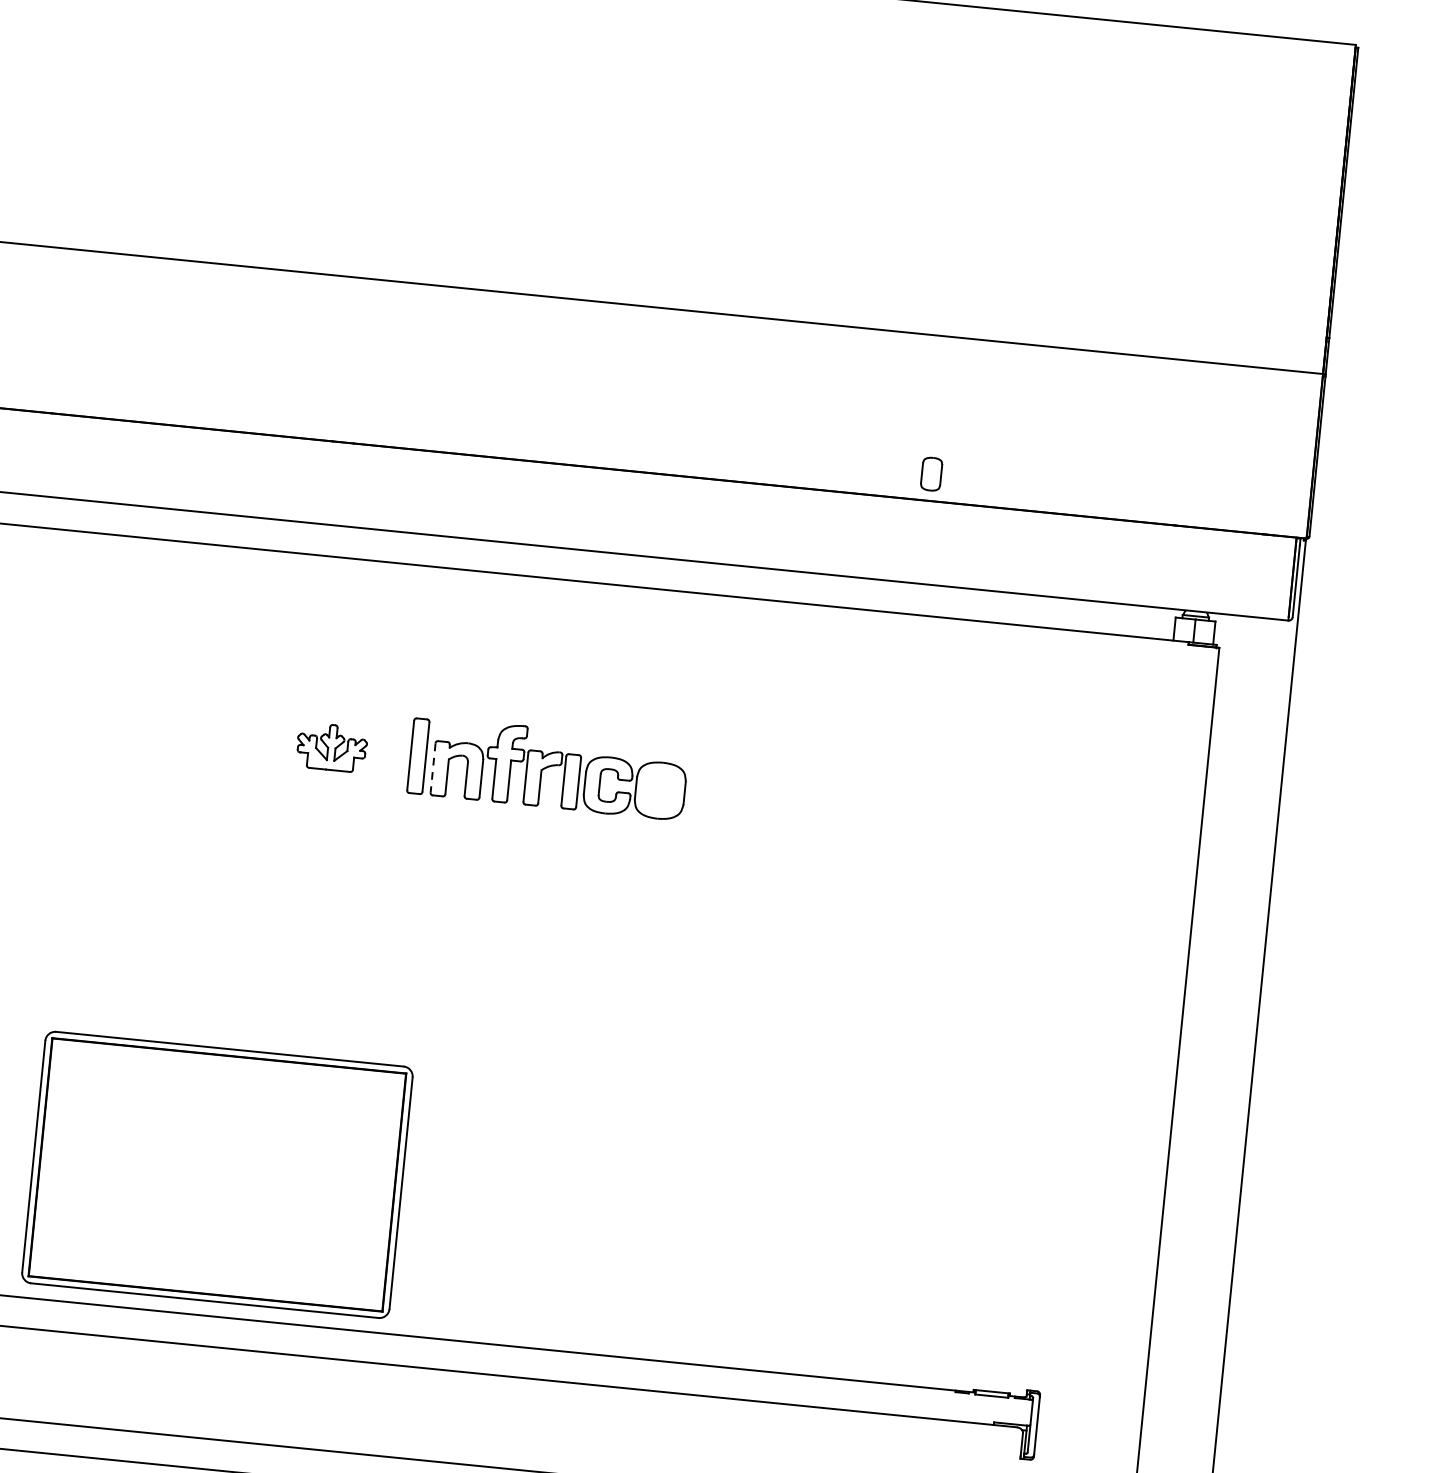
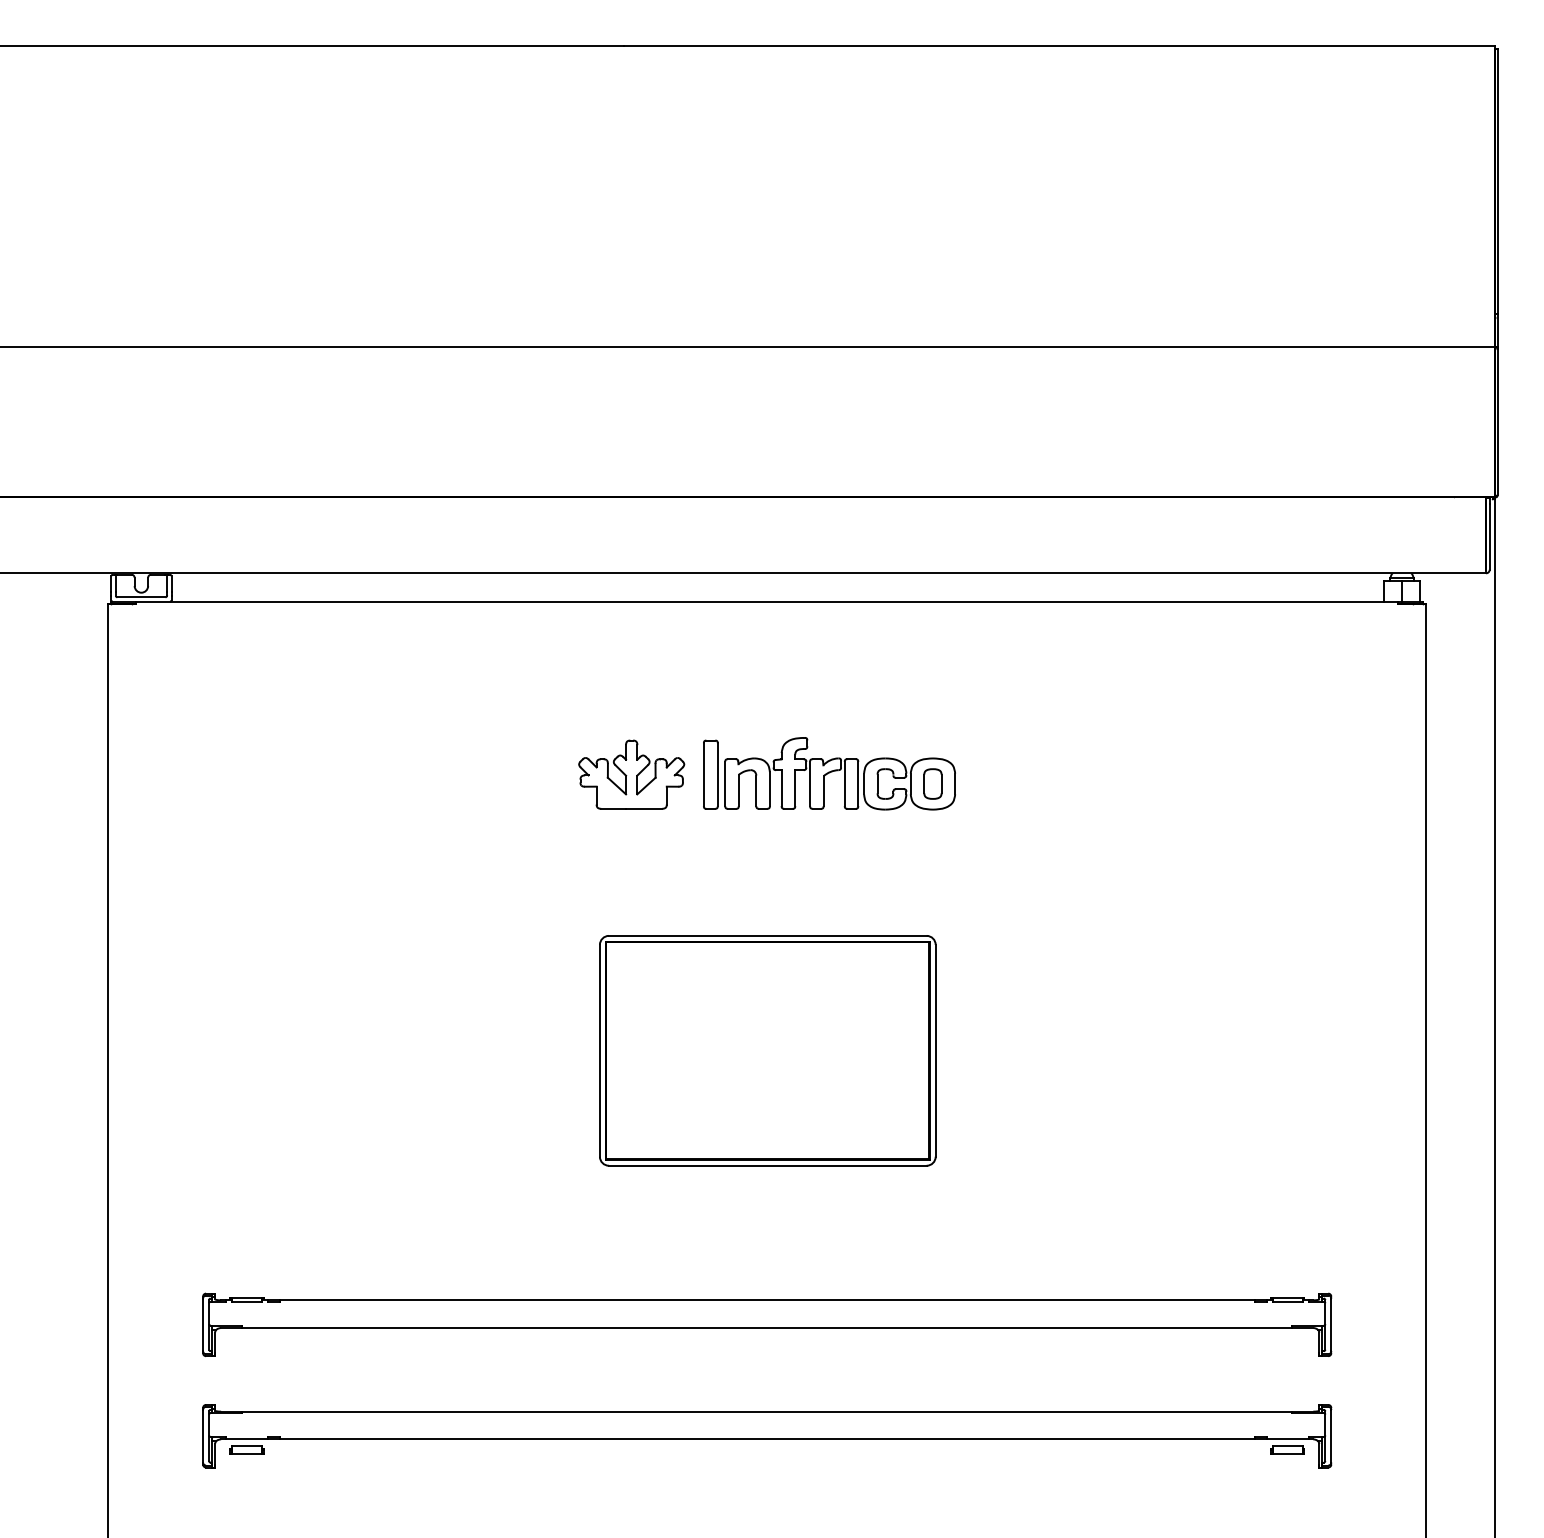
part: (931, 473) -> (932, 783), moved
part: (331, 747) -> (631, 774), size x1.67
line: (433, 768) -> (725, 784), dashed -> solid
part: (217, 1174) -> (767, 1050), moved

